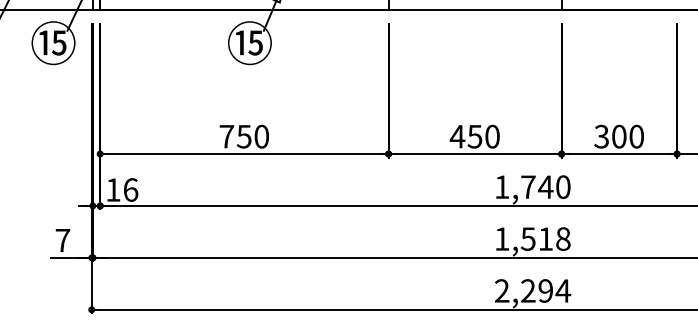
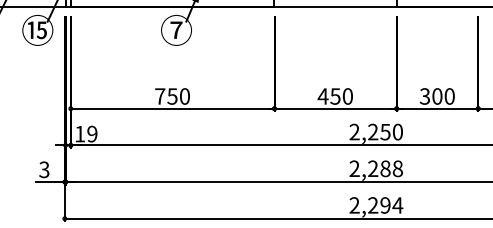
text: (249, 42) -> (176, 29), ⑮ -> ⑦
text: (524, 187) -> (370, 132), 1,740 -> 2,250
text: (130, 189) -> (92, 133), 16 -> 19
text: (524, 238) -> (370, 168), 1,518 -> 2,288
text: (62, 240) -> (44, 169), 7 -> 3

